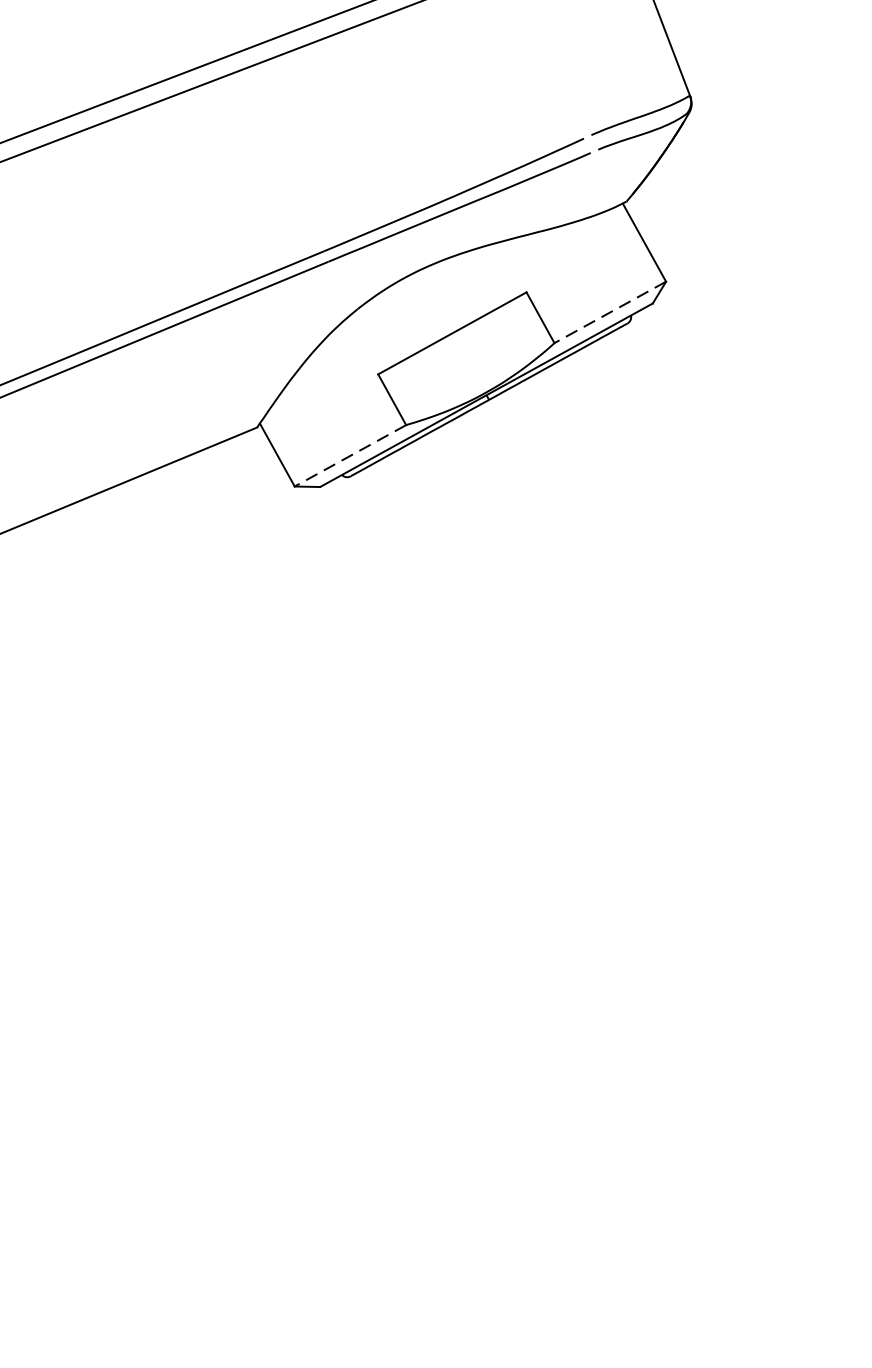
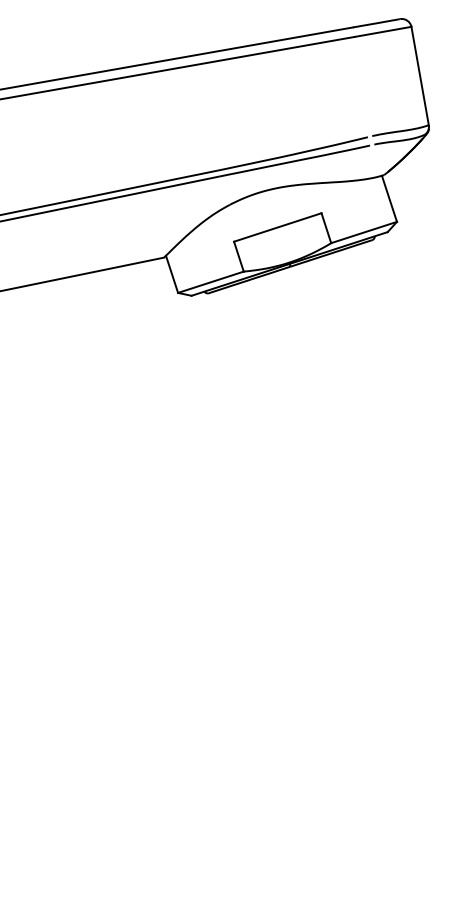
line: (611, 312) -> (364, 232), dashed -> solid
line: (349, 456) -> (210, 282), dashed -> solid

